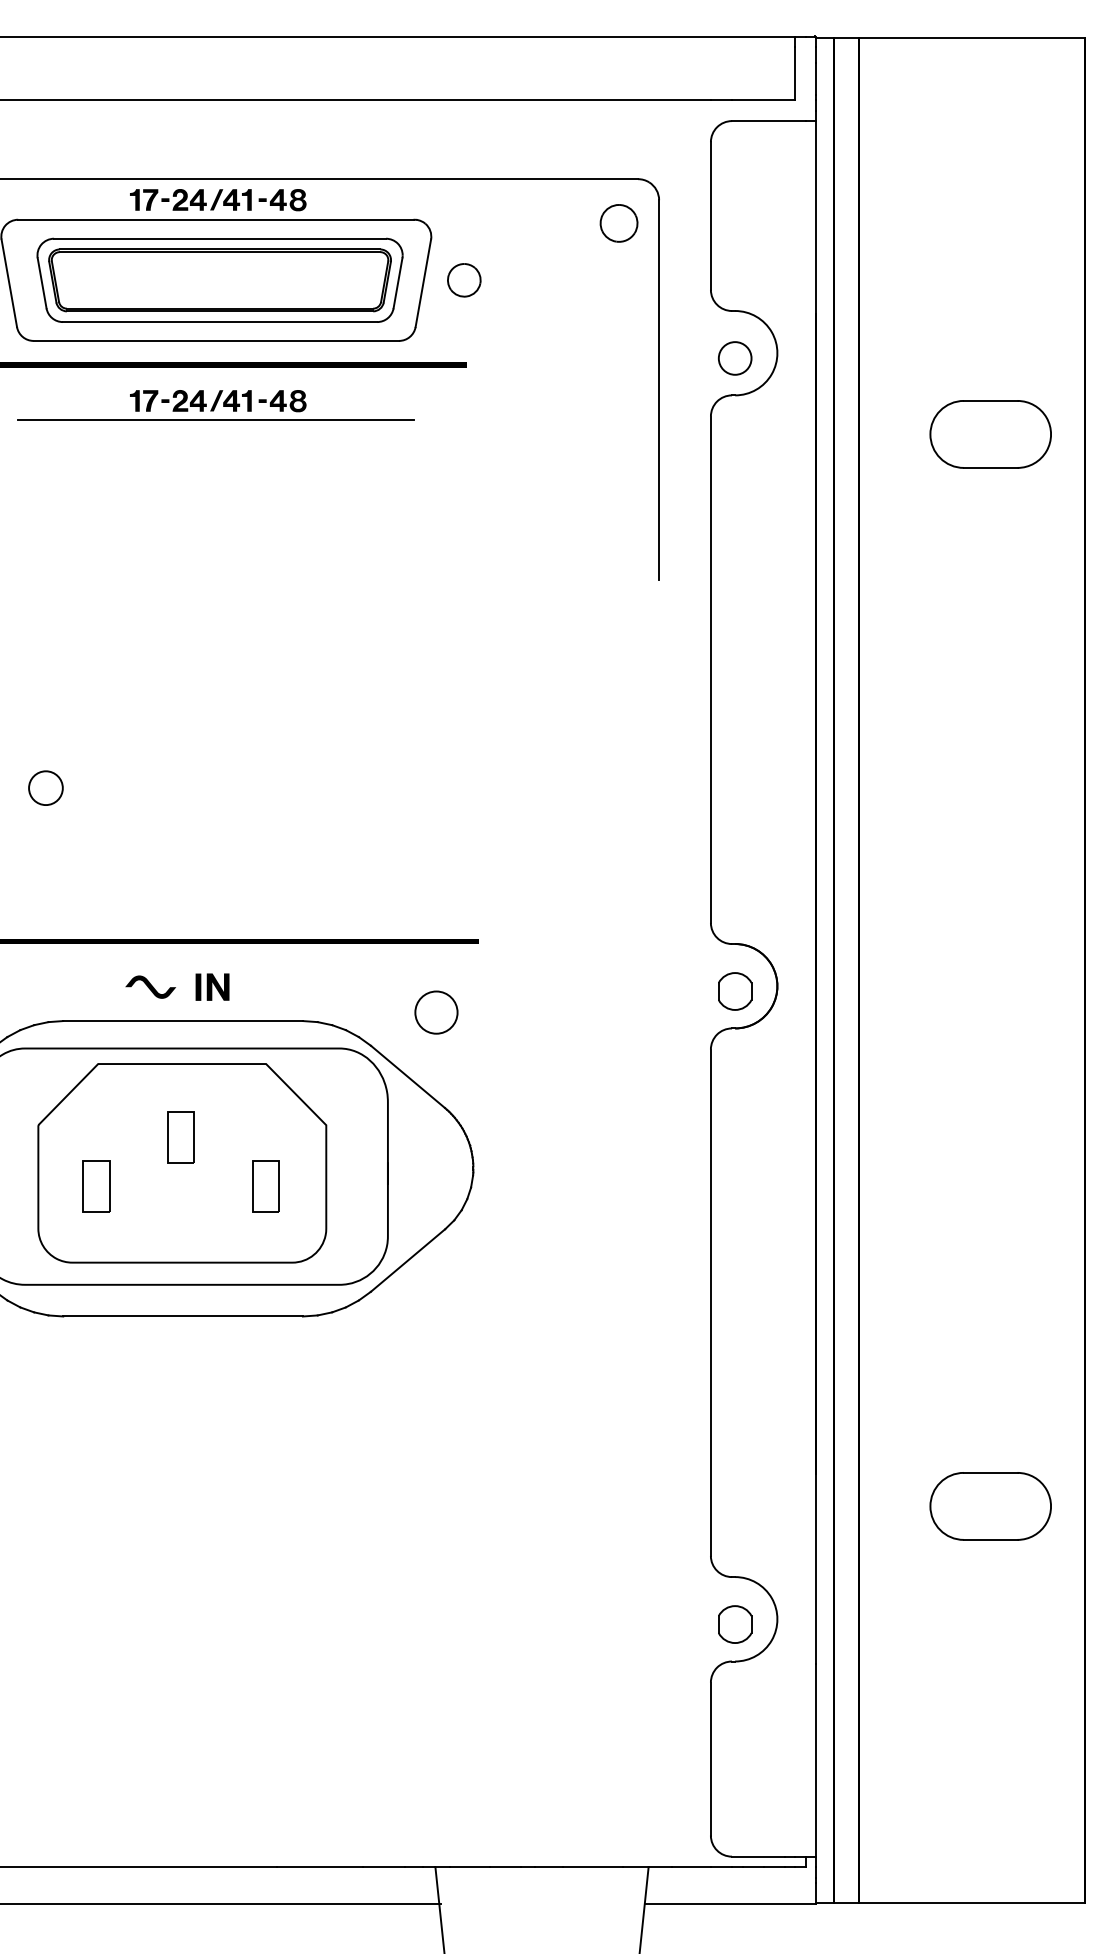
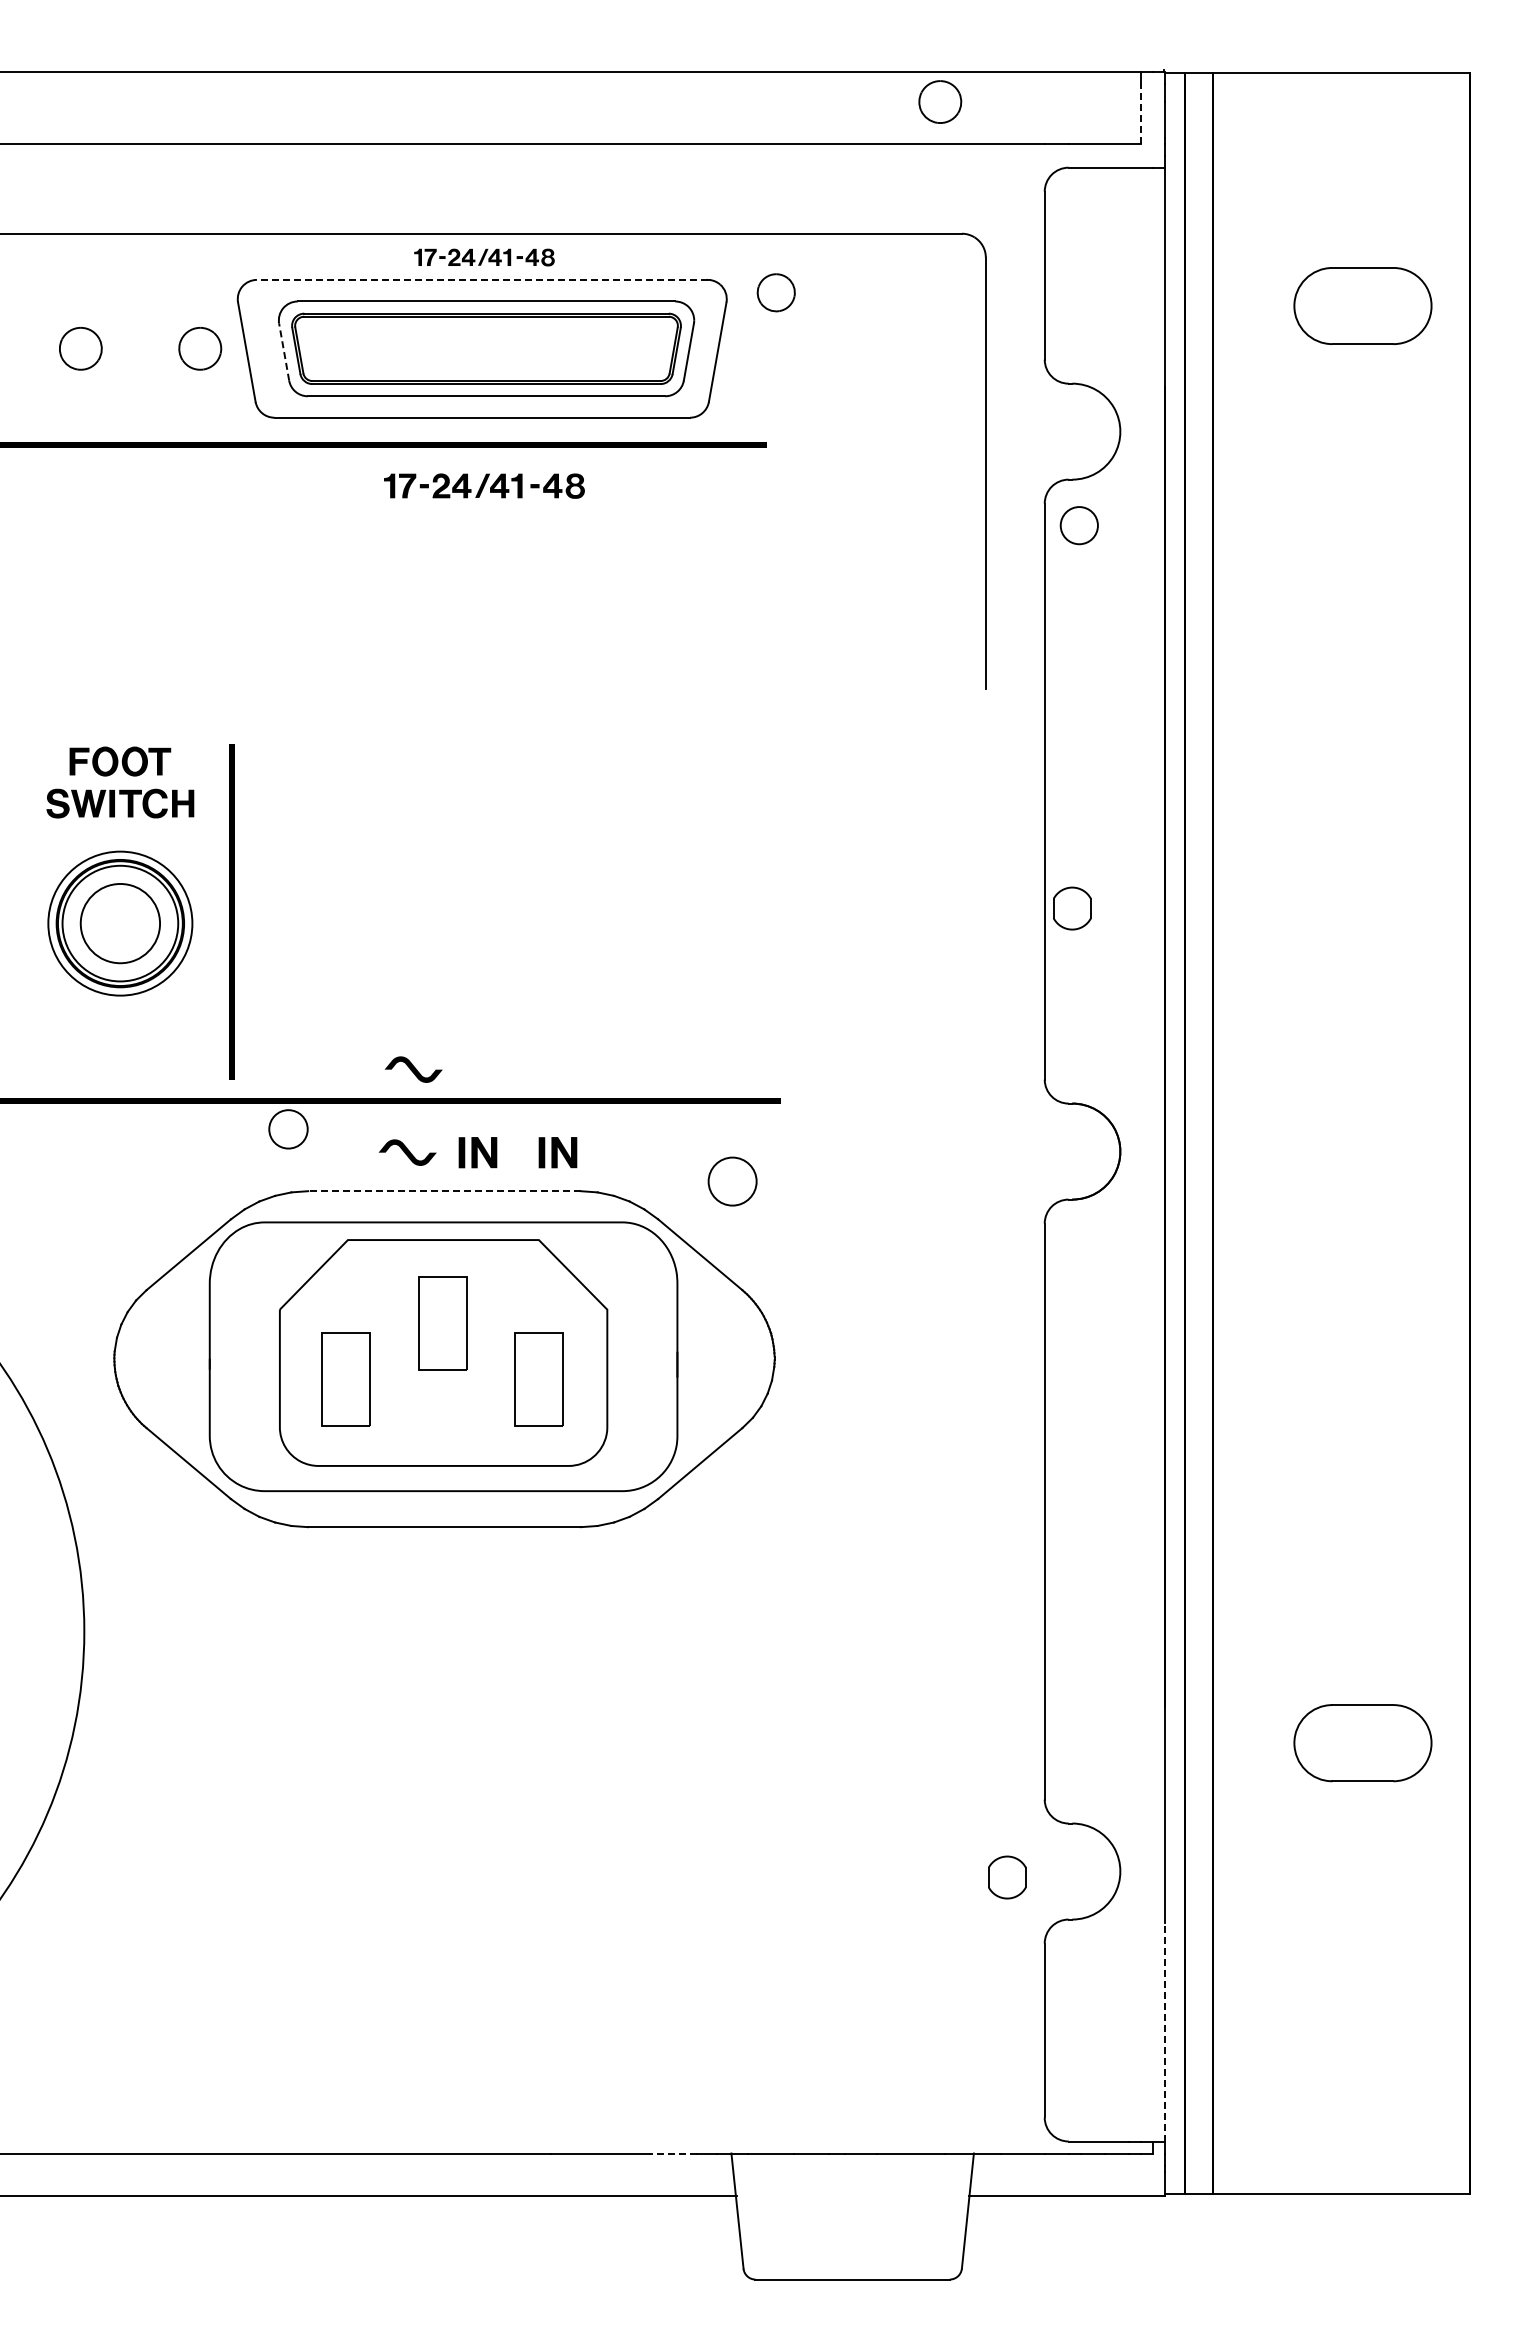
line: (795, 73) -> (1140, 113), solid -> dashed
part: (218, 200) -> (484, 257), size x0.7
line: (215, 219) -> (481, 279), solid -> dashed
part: (619, 222) -> (940, 101), moved
part: (463, 280) -> (775, 292), moved
line: (42, 283) -> (284, 352), solid -> dashed
part: (734, 358) -> (1078, 525), moved
line: (215, 420) -> (481, 508), removed
part: (990, 433) -> (1362, 305), moved
part: (45, 788) -> (288, 1129), moved
part: (155, 914) -> (413, 1069), added
part: (282, 987) -> (557, 1152), added
part: (735, 991) -> (1072, 908), moved
line: (183, 1021) -> (444, 1191), solid -> dashed
part: (180, 1137) -> (441, 1323), size x1.6
part: (96, 1185) -> (345, 1378), size x1.6
part: (265, 1185) -> (538, 1378), size x1.6
part: (735, 1624) -> (1007, 1877), moved
line: (816, 1759) -> (1164, 2031), solid -> dashed
line: (383, 1867) -> (672, 2153), solid -> dashed

